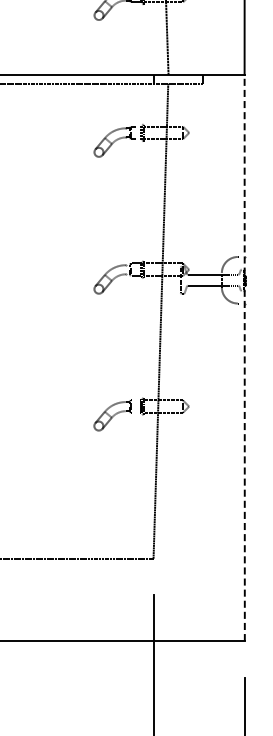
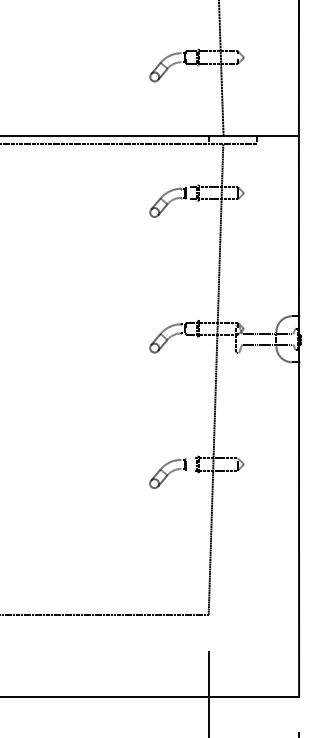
line: (245, 357) -> (299, 415), dashed -> solid

